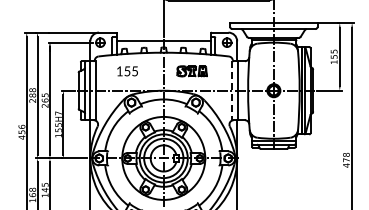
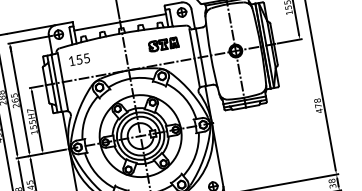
text: (127, 71) -> (79, 59), moved
part: (191, 71) -> (163, 44), moved
line: (231, 90) -> (194, 58), dashed -> solid

